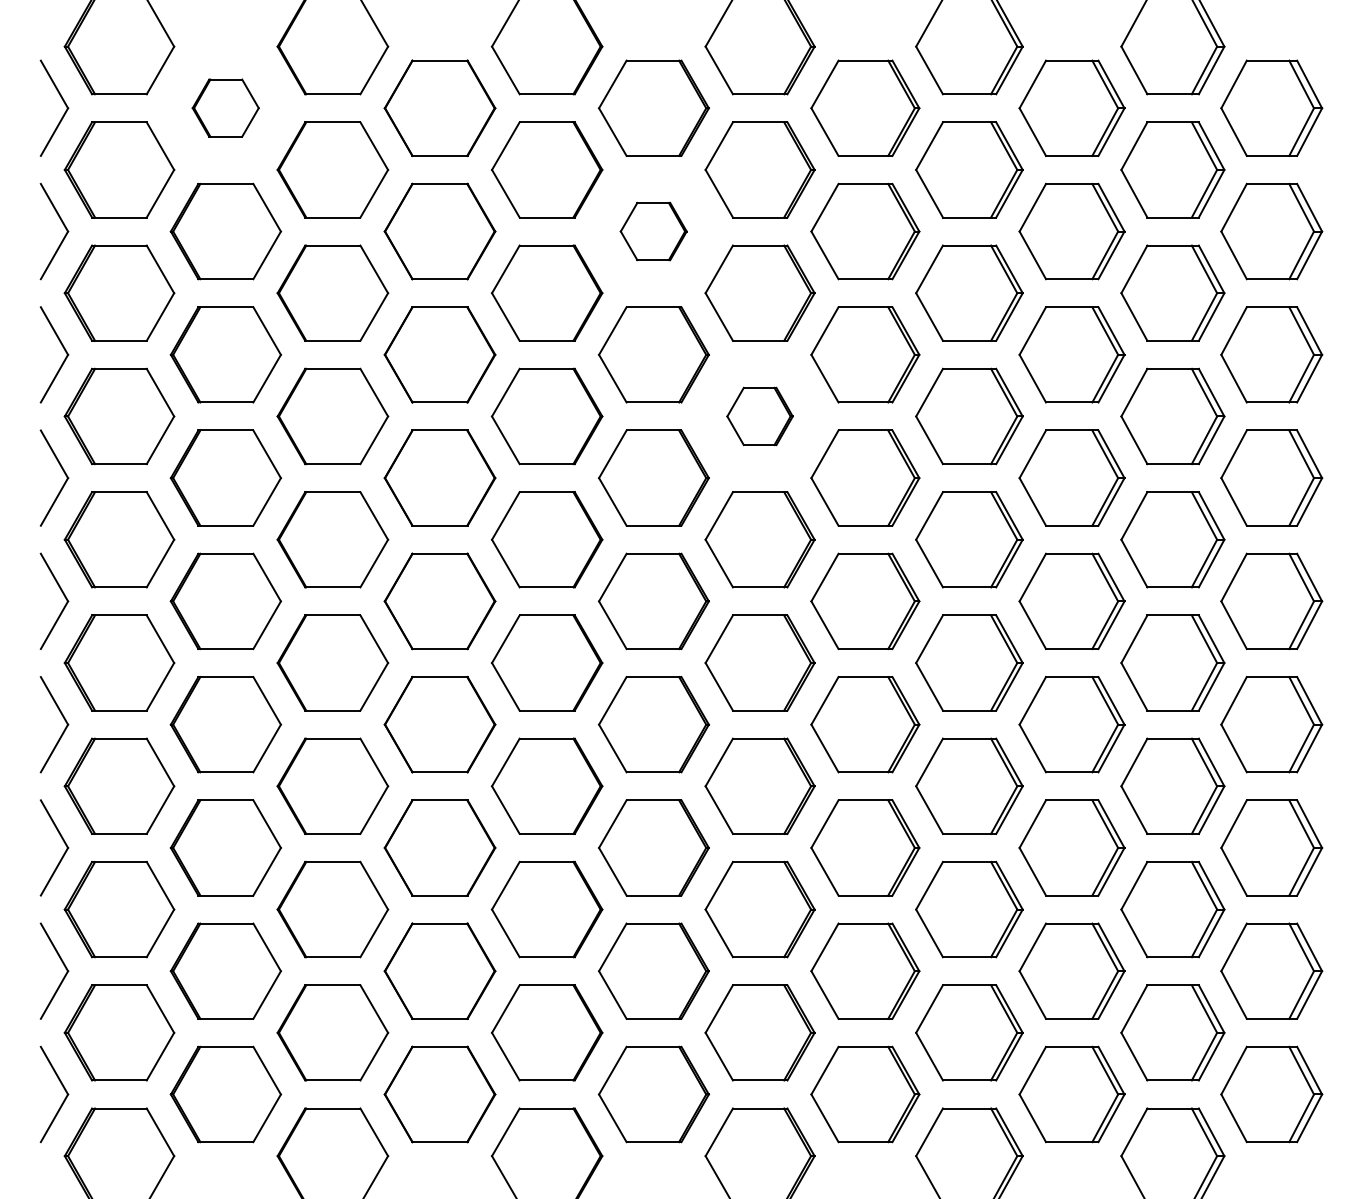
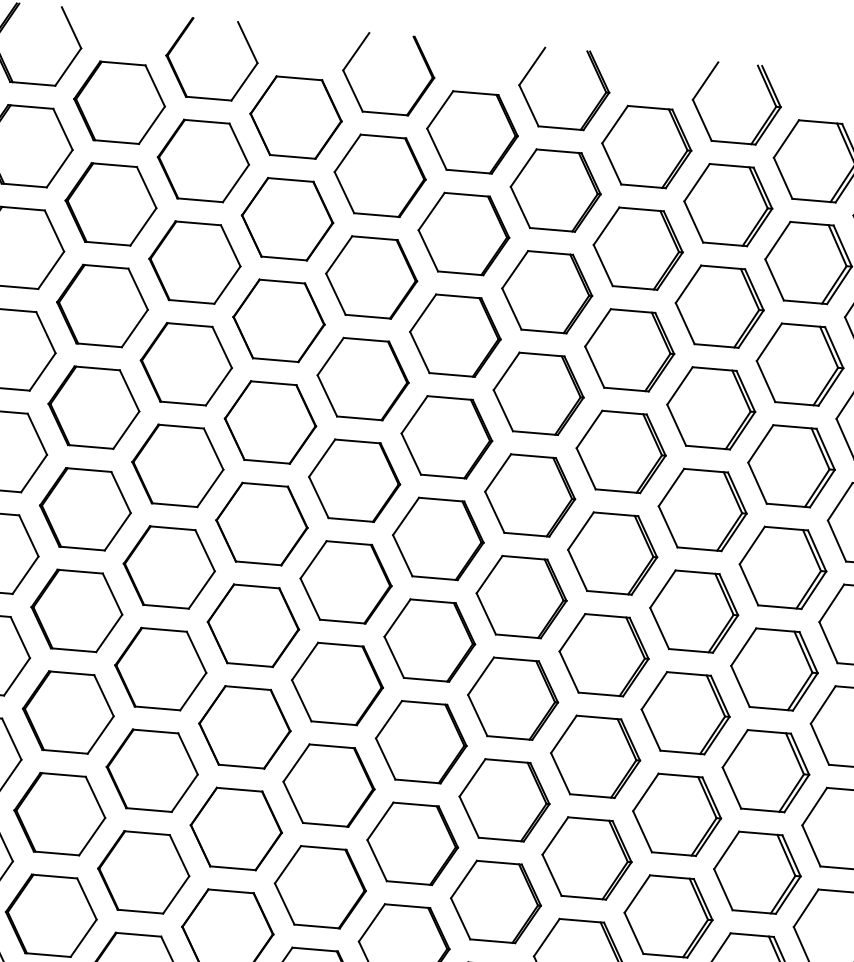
part: (225, 107) -> (119, 102), size x1.67
part: (653, 231) -> (463, 233), size x1.67
part: (759, 416) -> (538, 393), size x1.67

